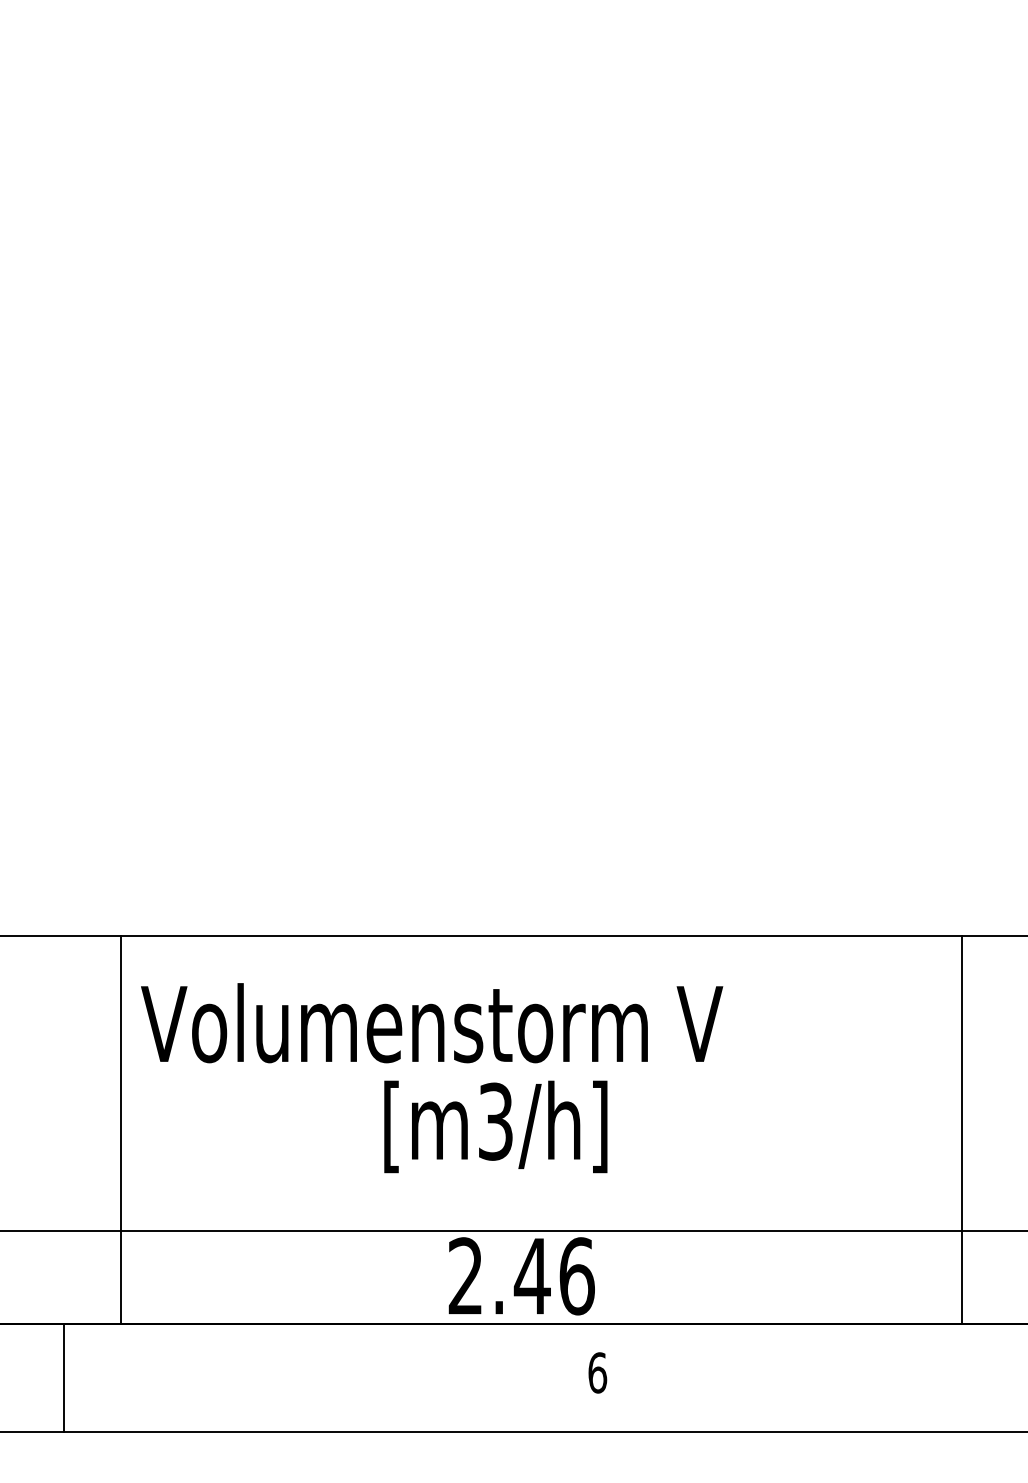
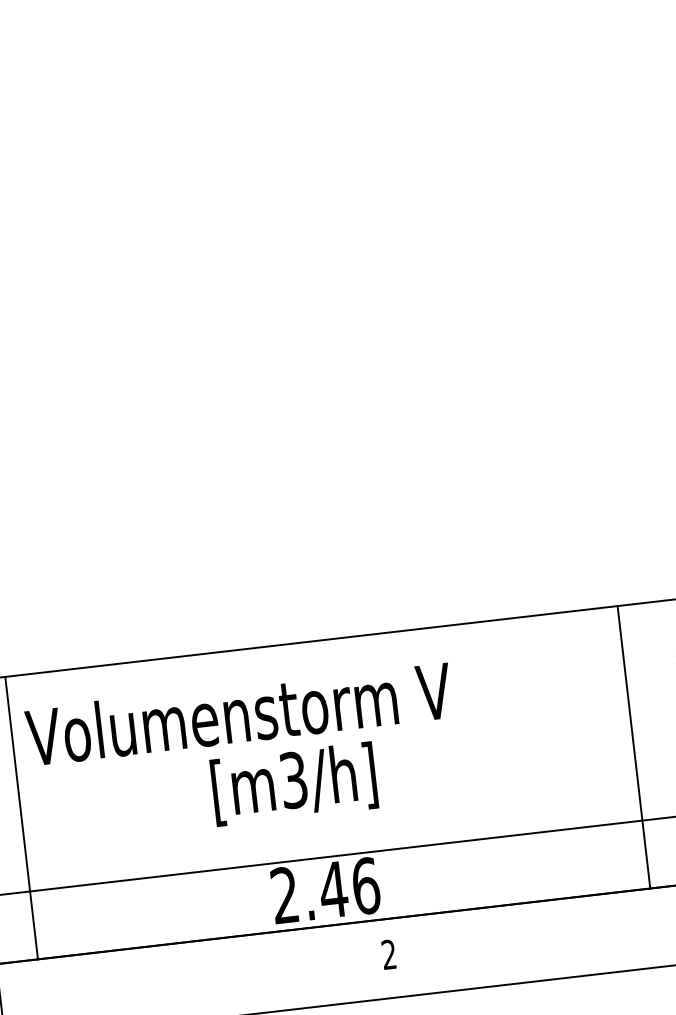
text: (597, 1372) -> (389, 954), 6 -> 2

